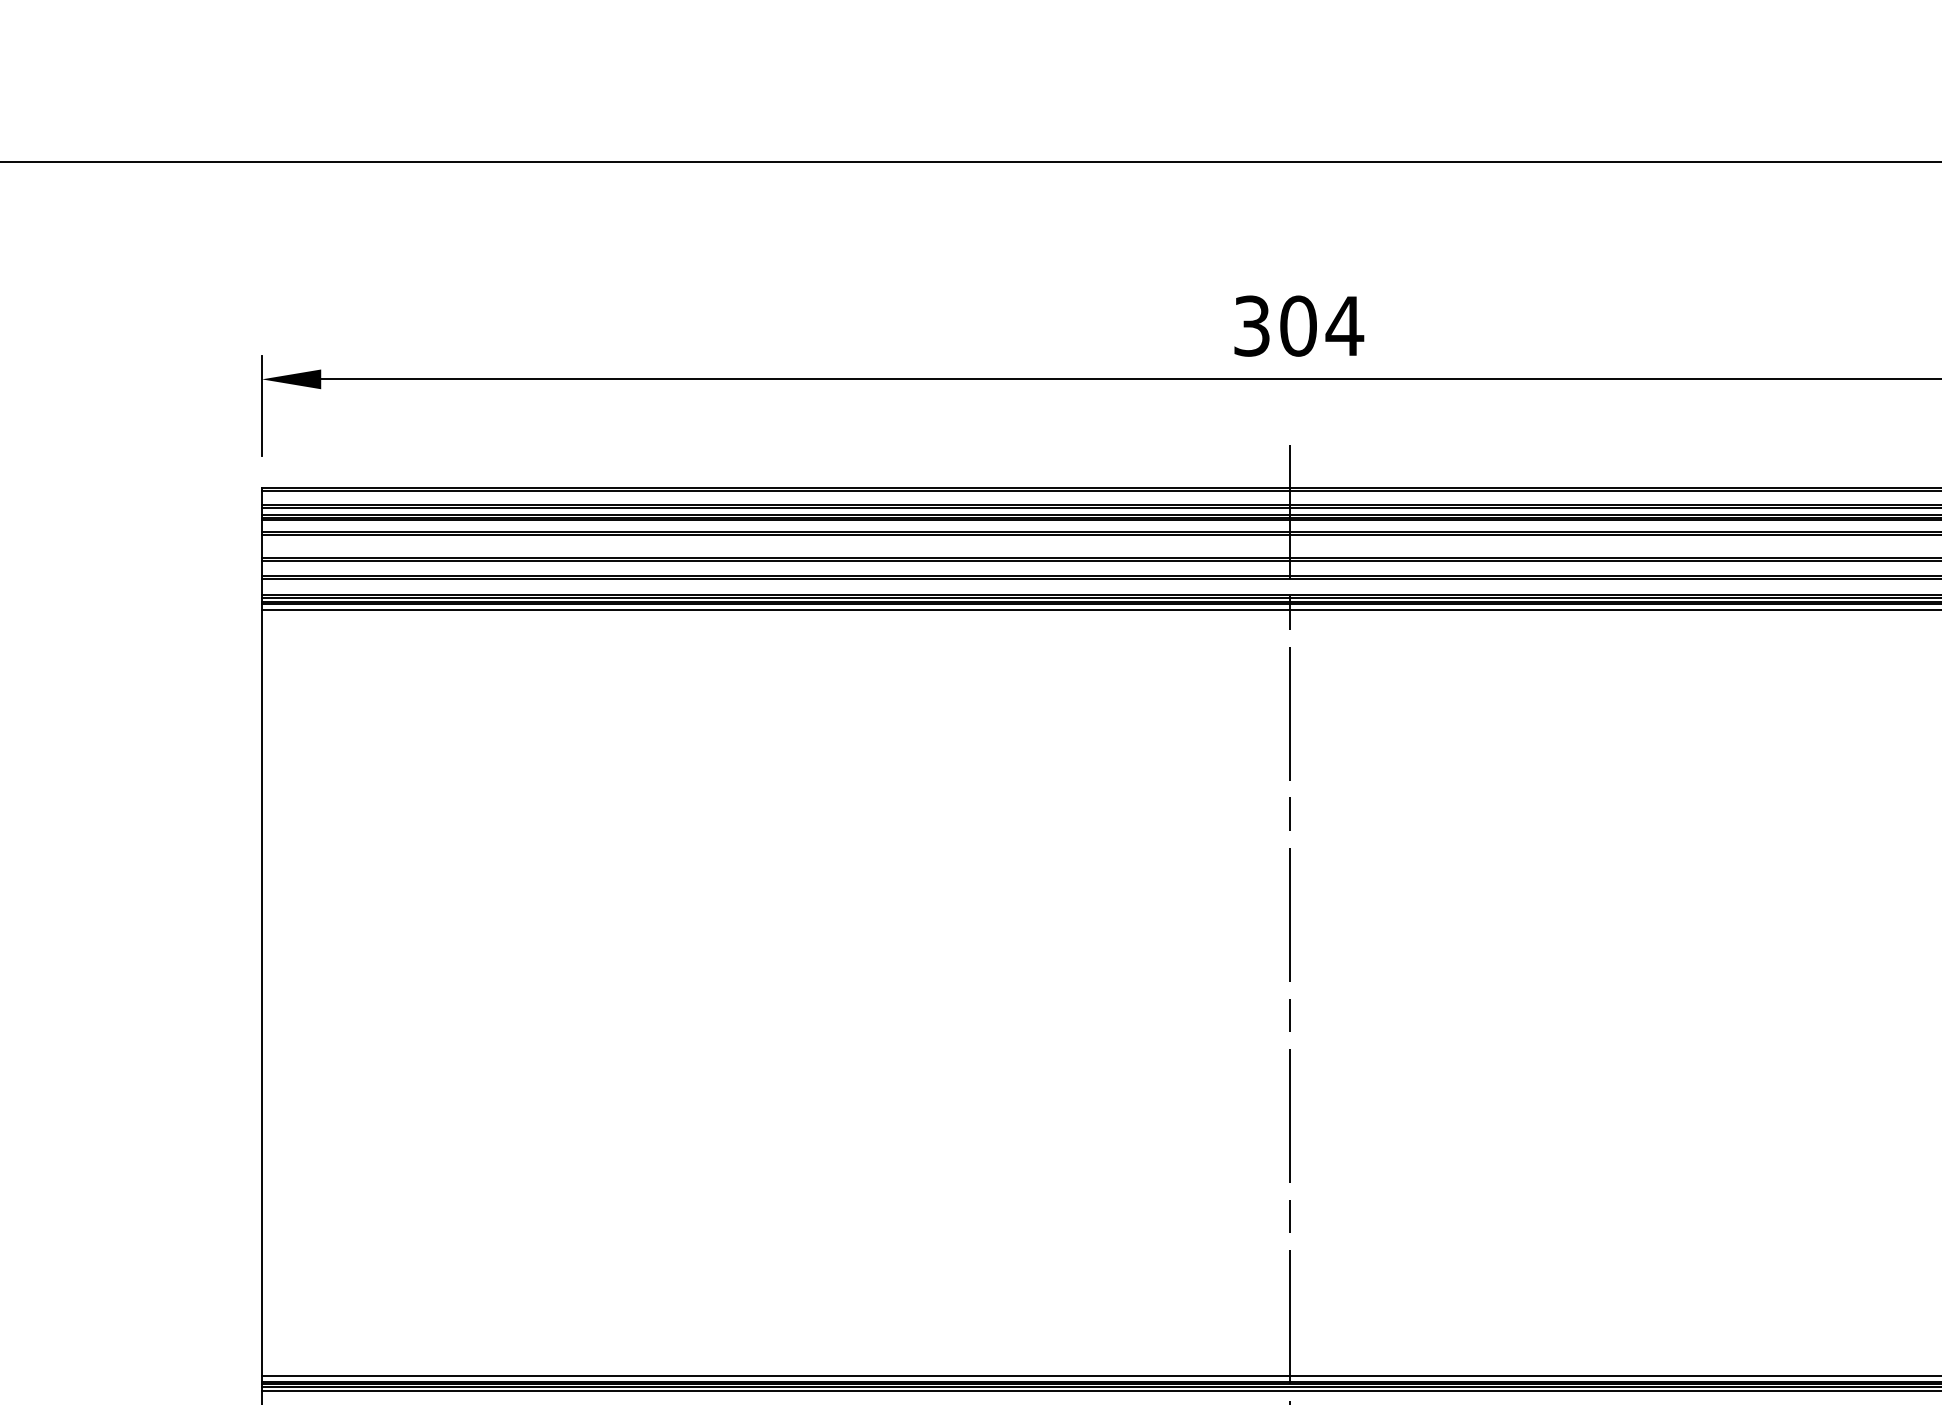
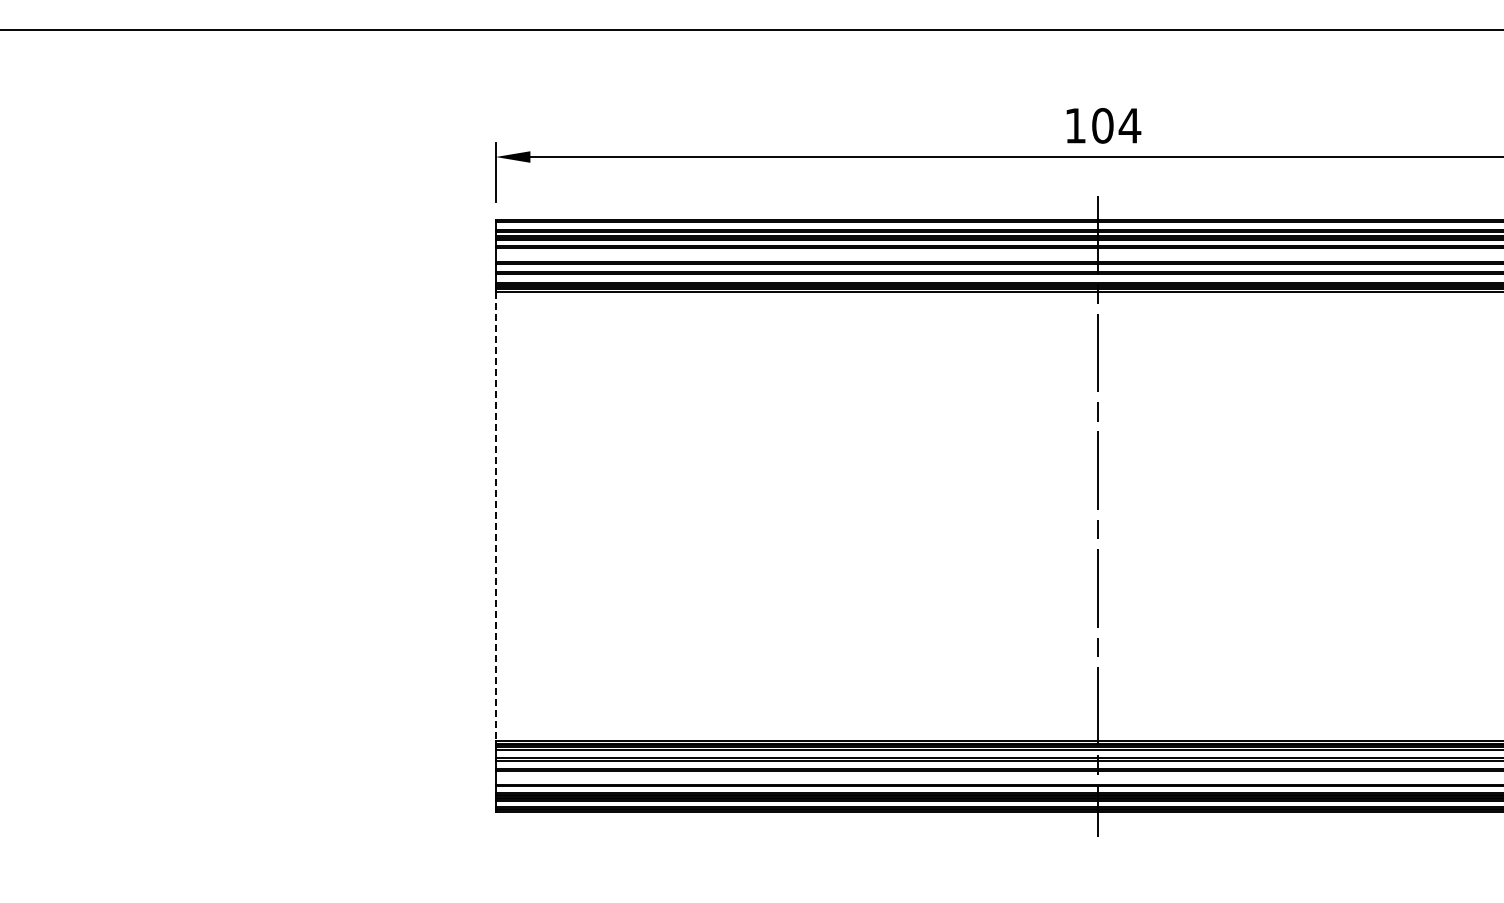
text: (1251, 325) -> (1075, 125), 304 -> 104
line: (261, 993) -> (495, 516), solid -> dashed

